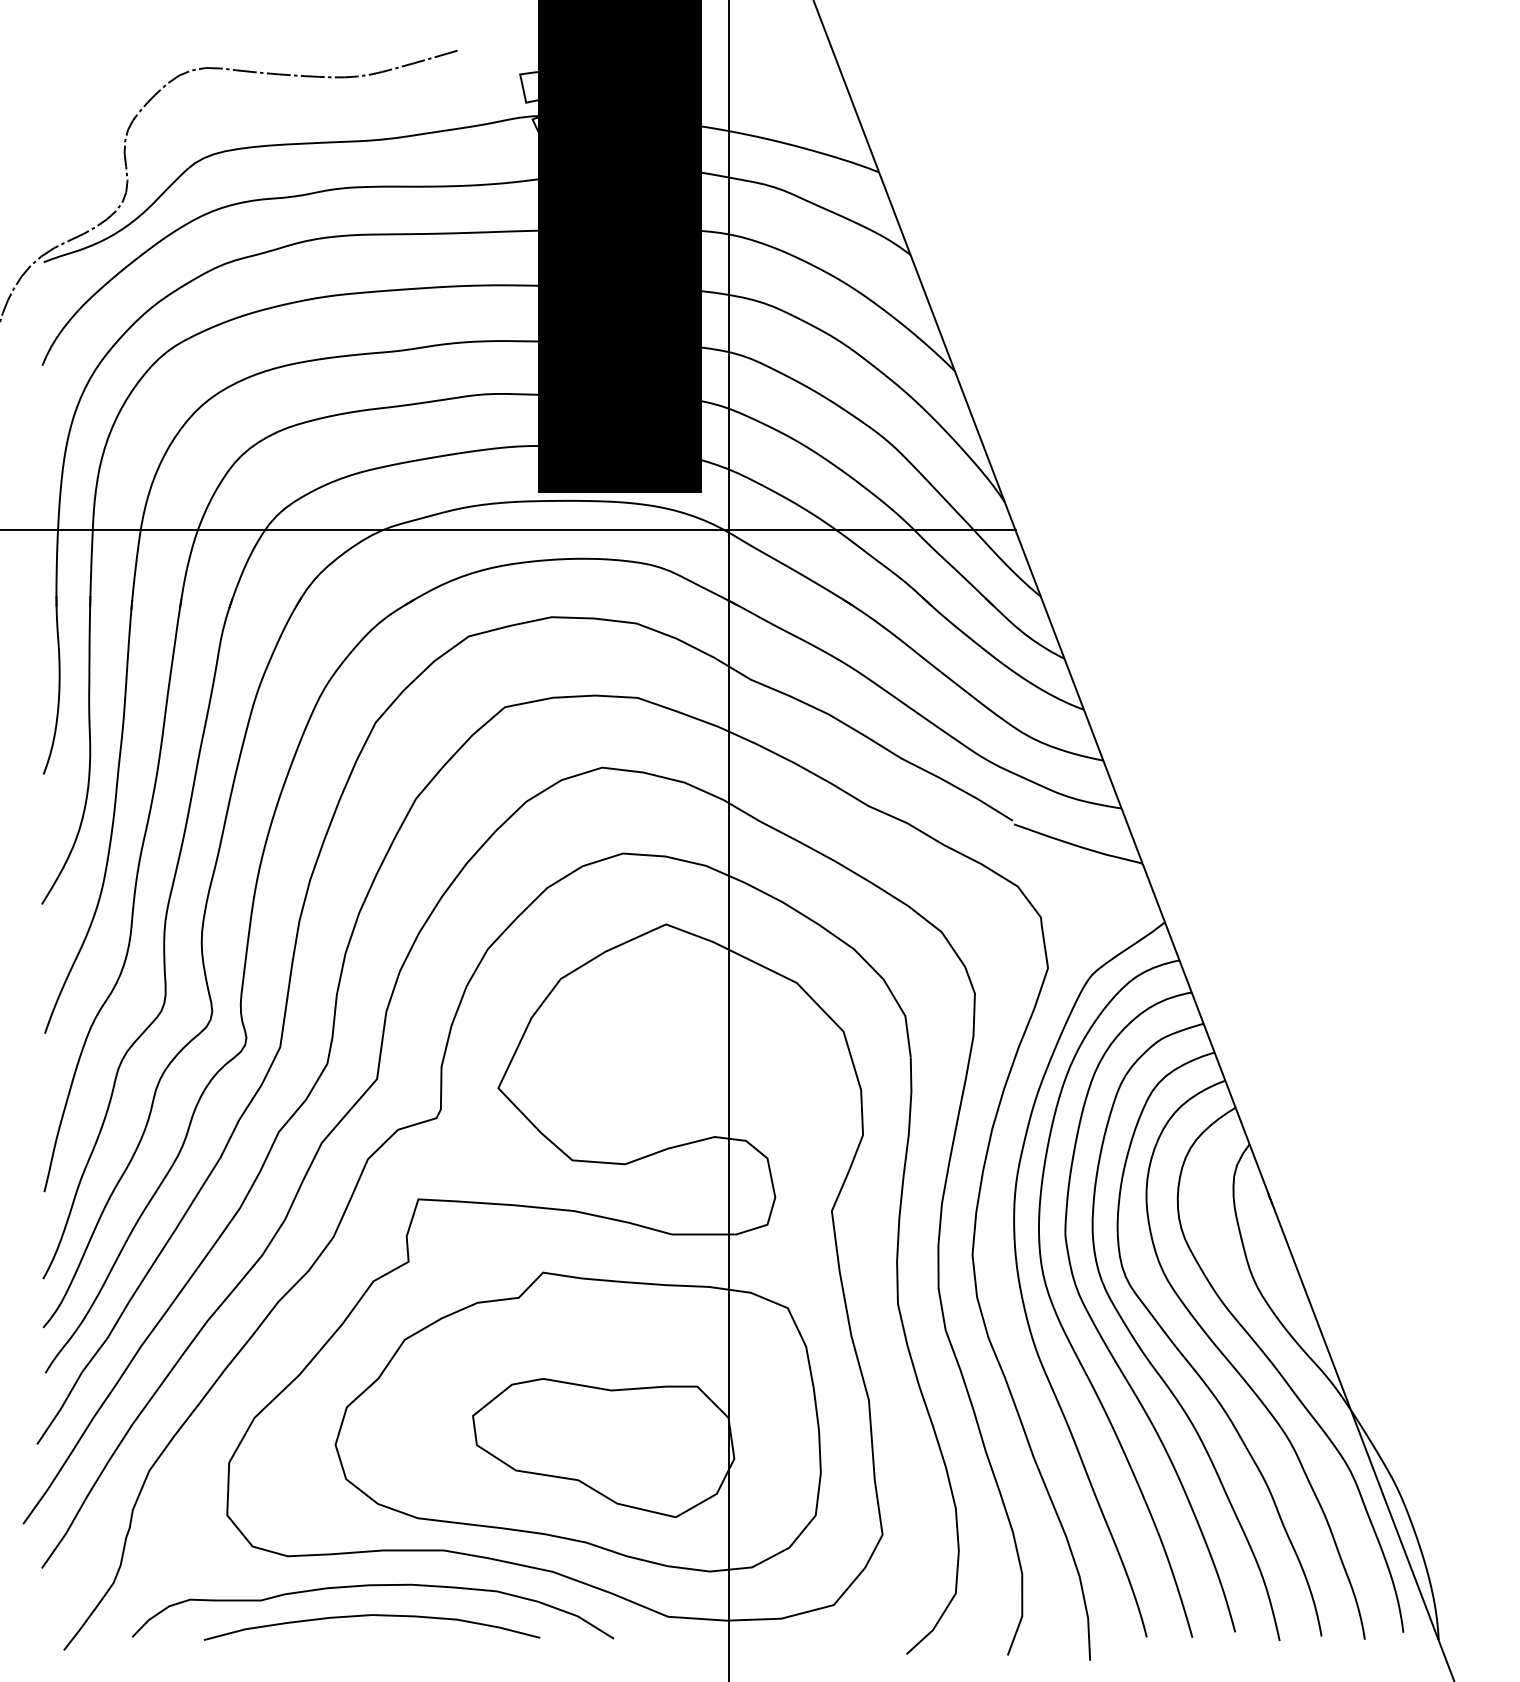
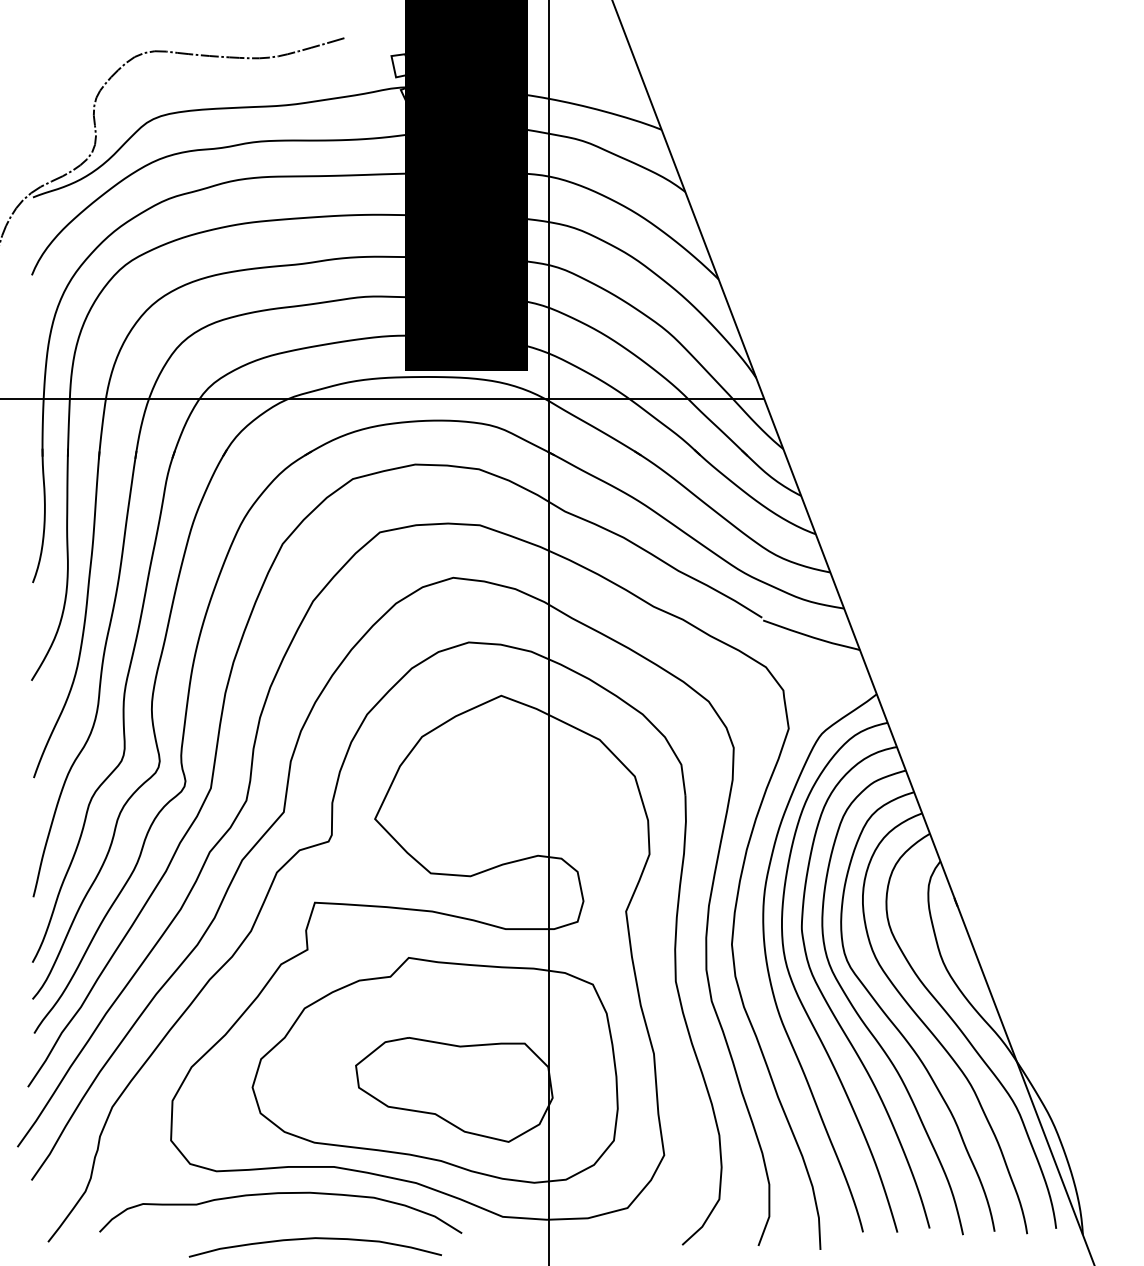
curve: (369, 1616) -> (313, 1239), moved

